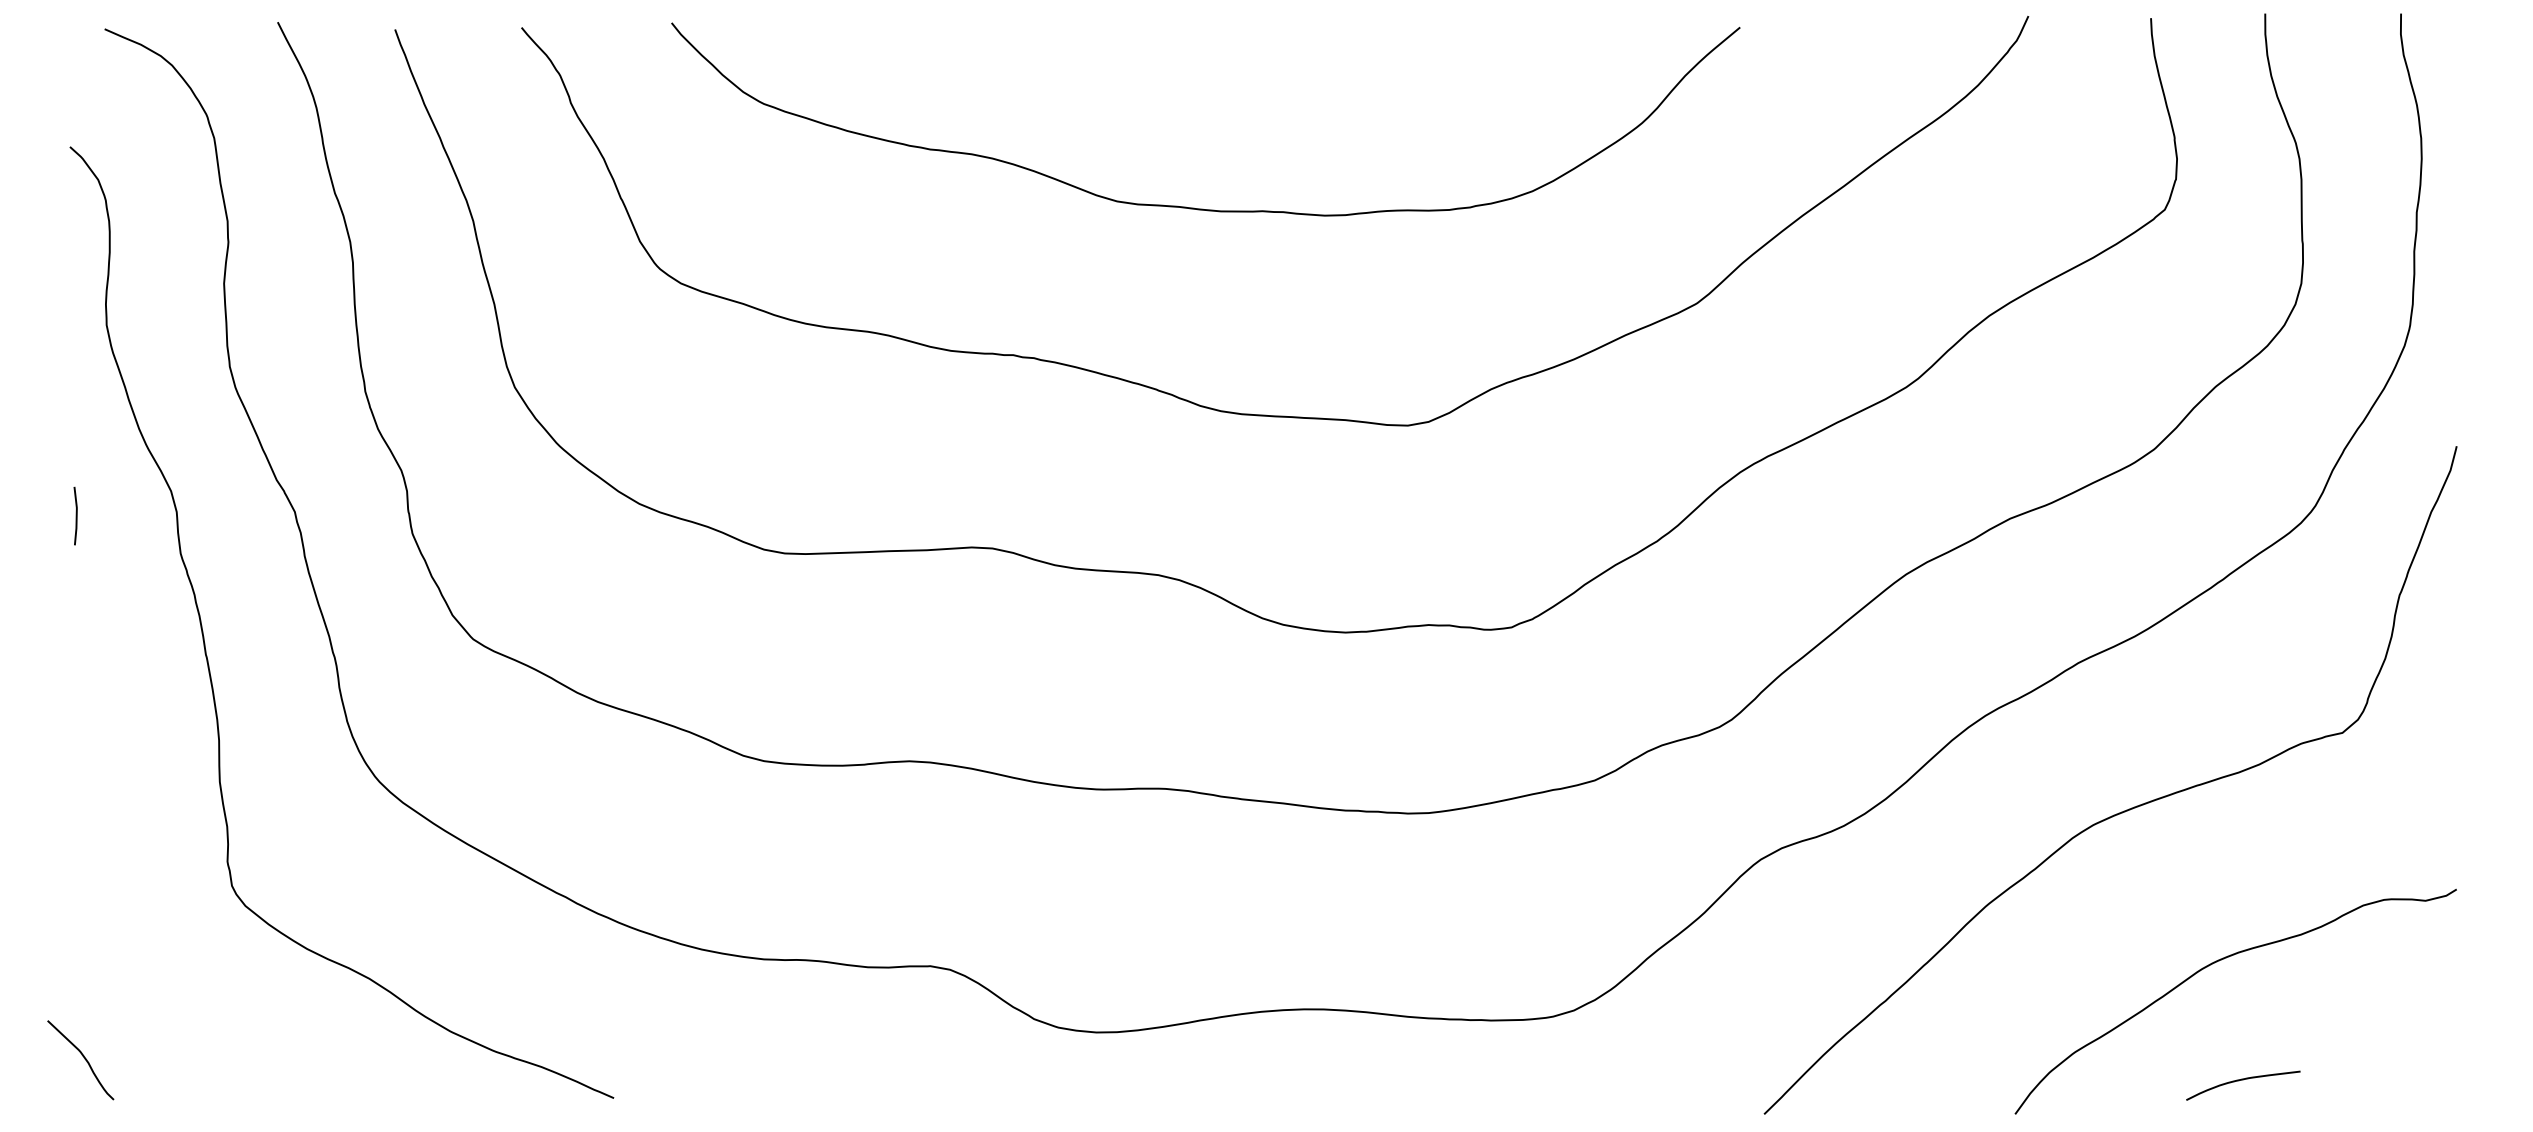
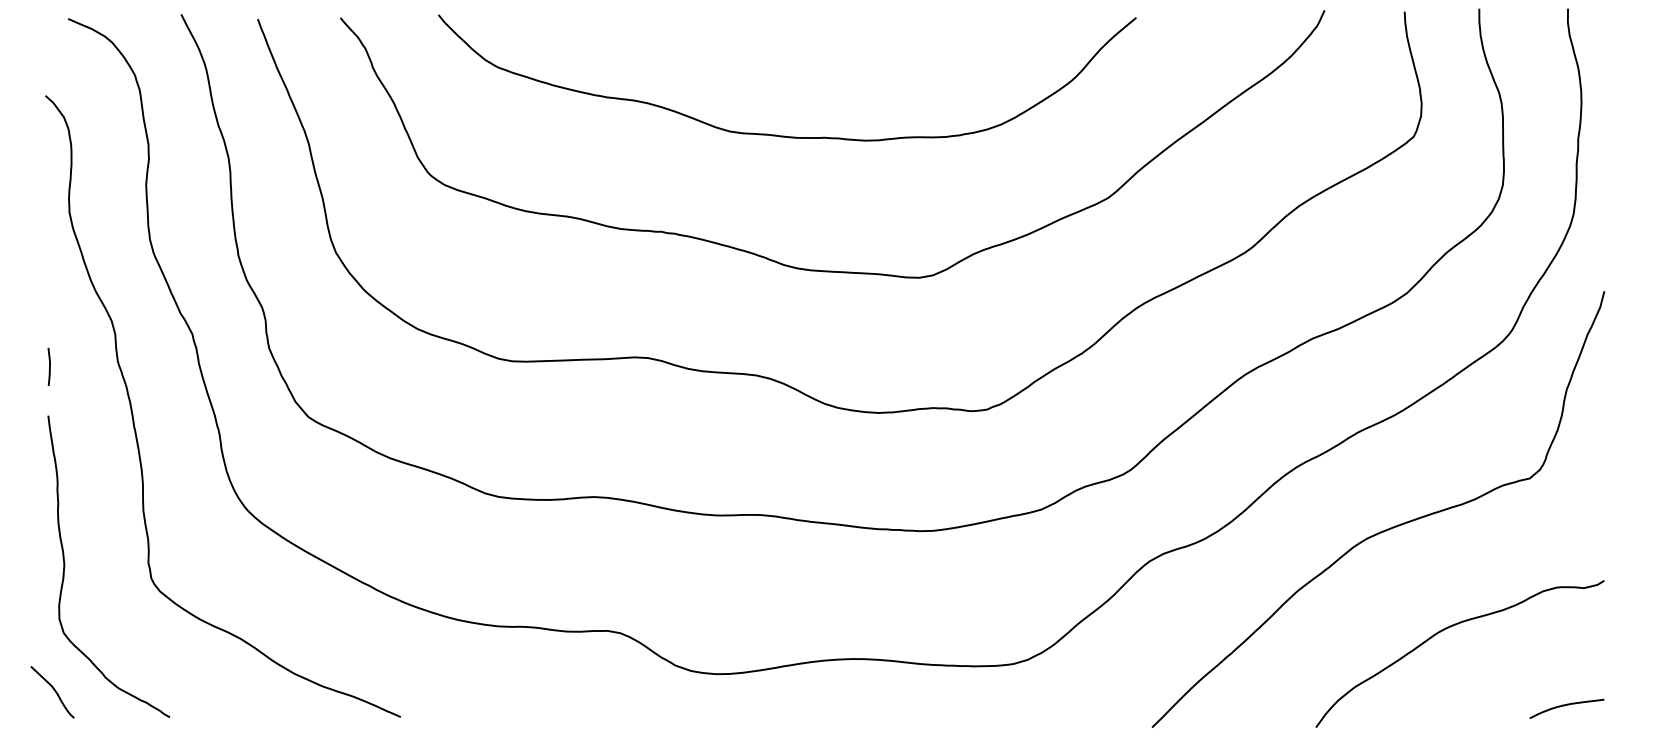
line: (76, 515) -> (49, 366), moved
curve: (100, 867) -> (65, 566), added
curve: (2239, 1081) -> (1564, 706), moved

